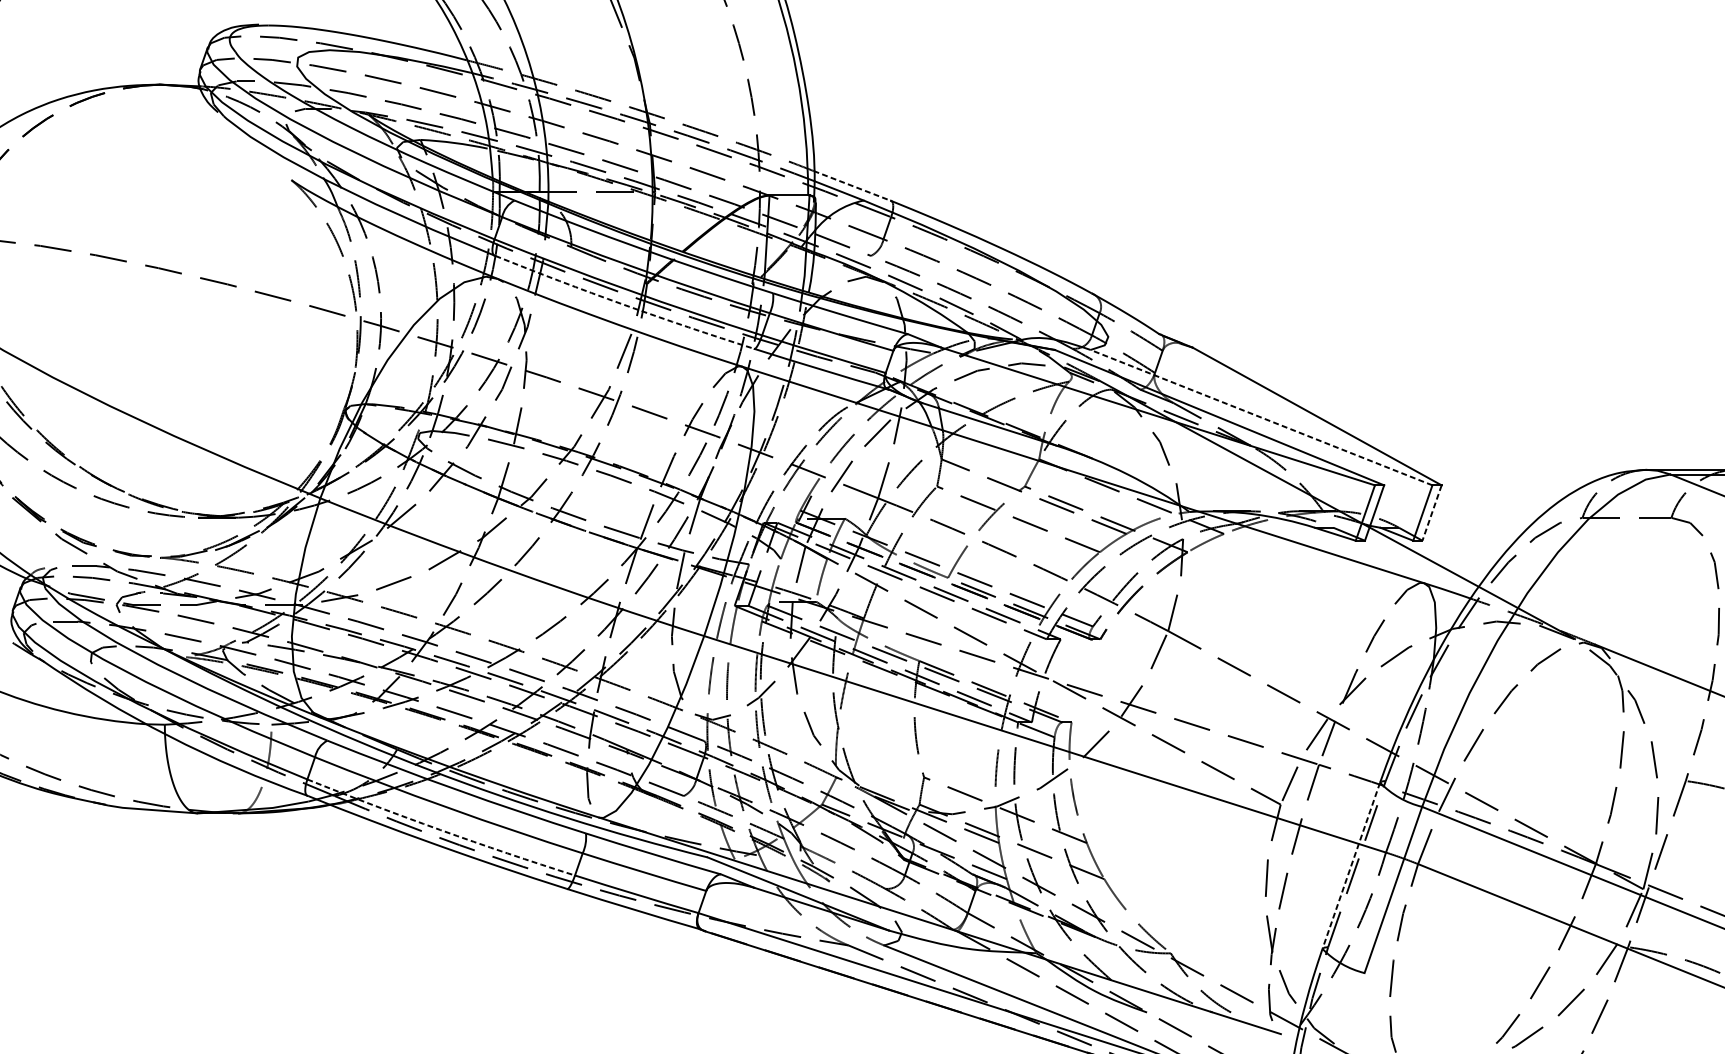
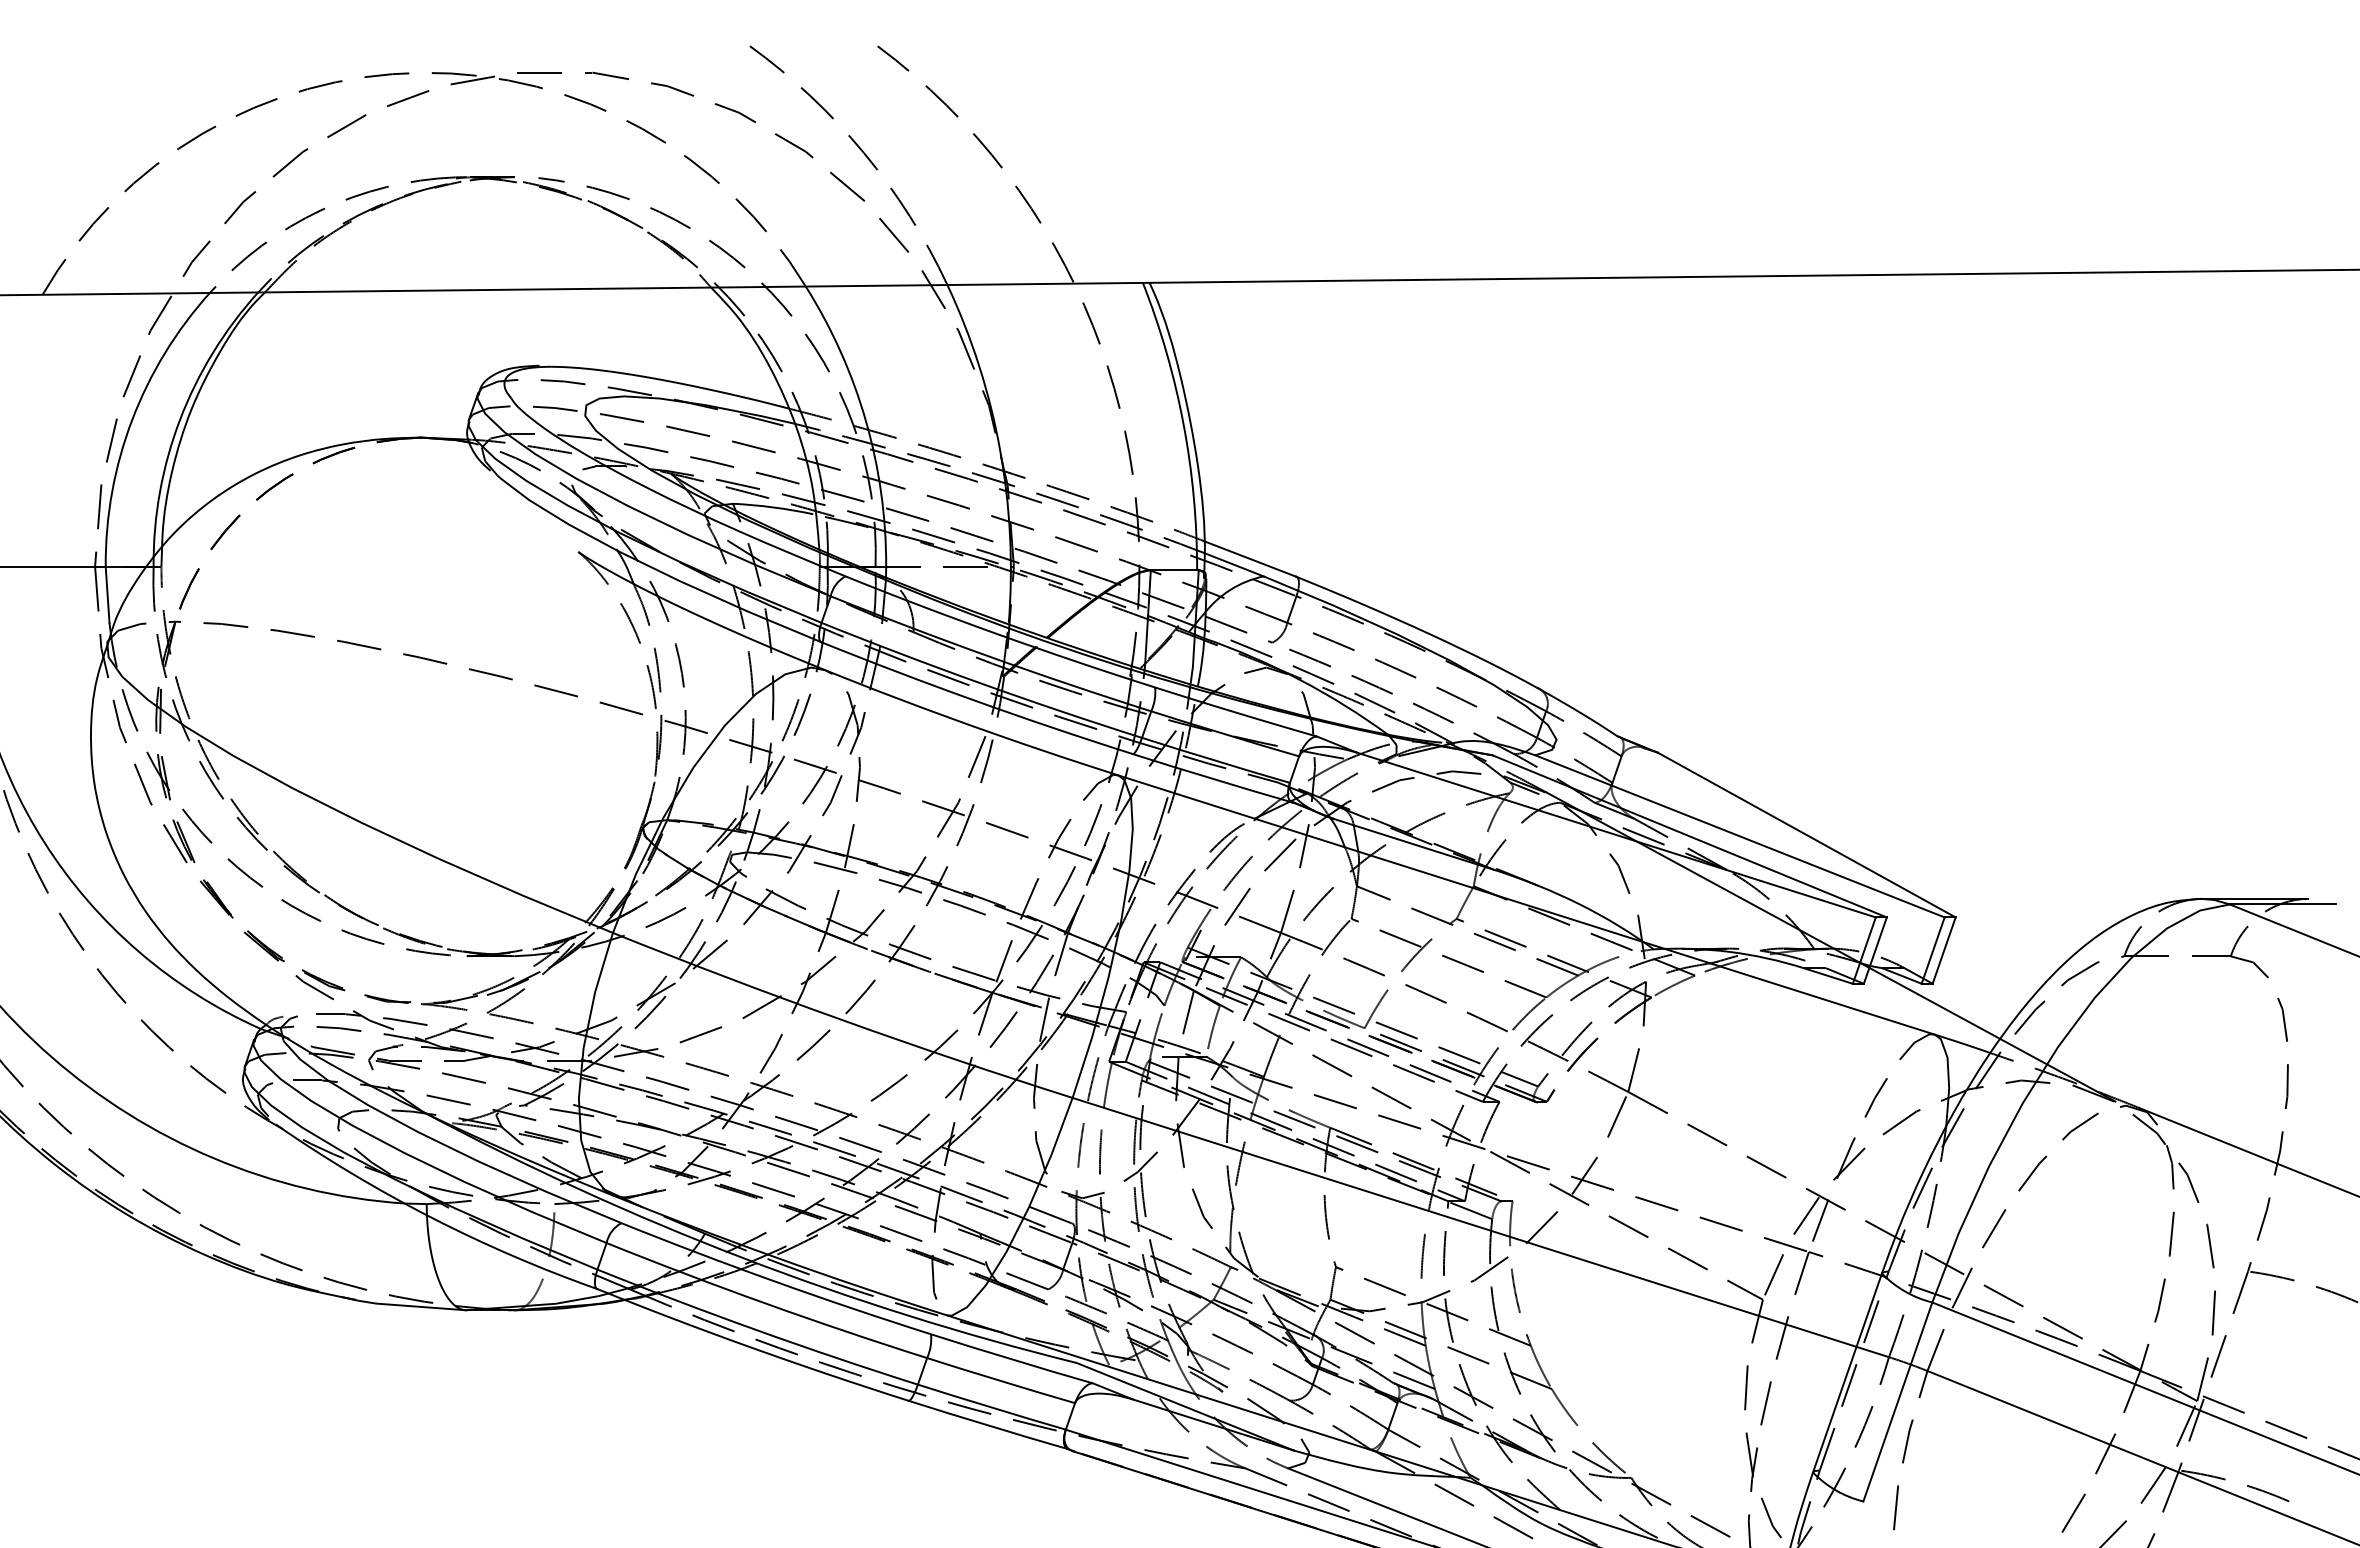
line: (851, 185) -> (1249, 558), dashed -> solid
arc: (623, 305) -> (976, 701), dashed -> solid
line: (1261, 417) -> (1739, 836), dashed -> solid
line: (1432, 513) -> (1944, 951), dashed -> solid
arc: (440, 830) -> (756, 1330), dashed -> solid
line: (1351, 866) -> (1847, 1373), dashed -> solid

